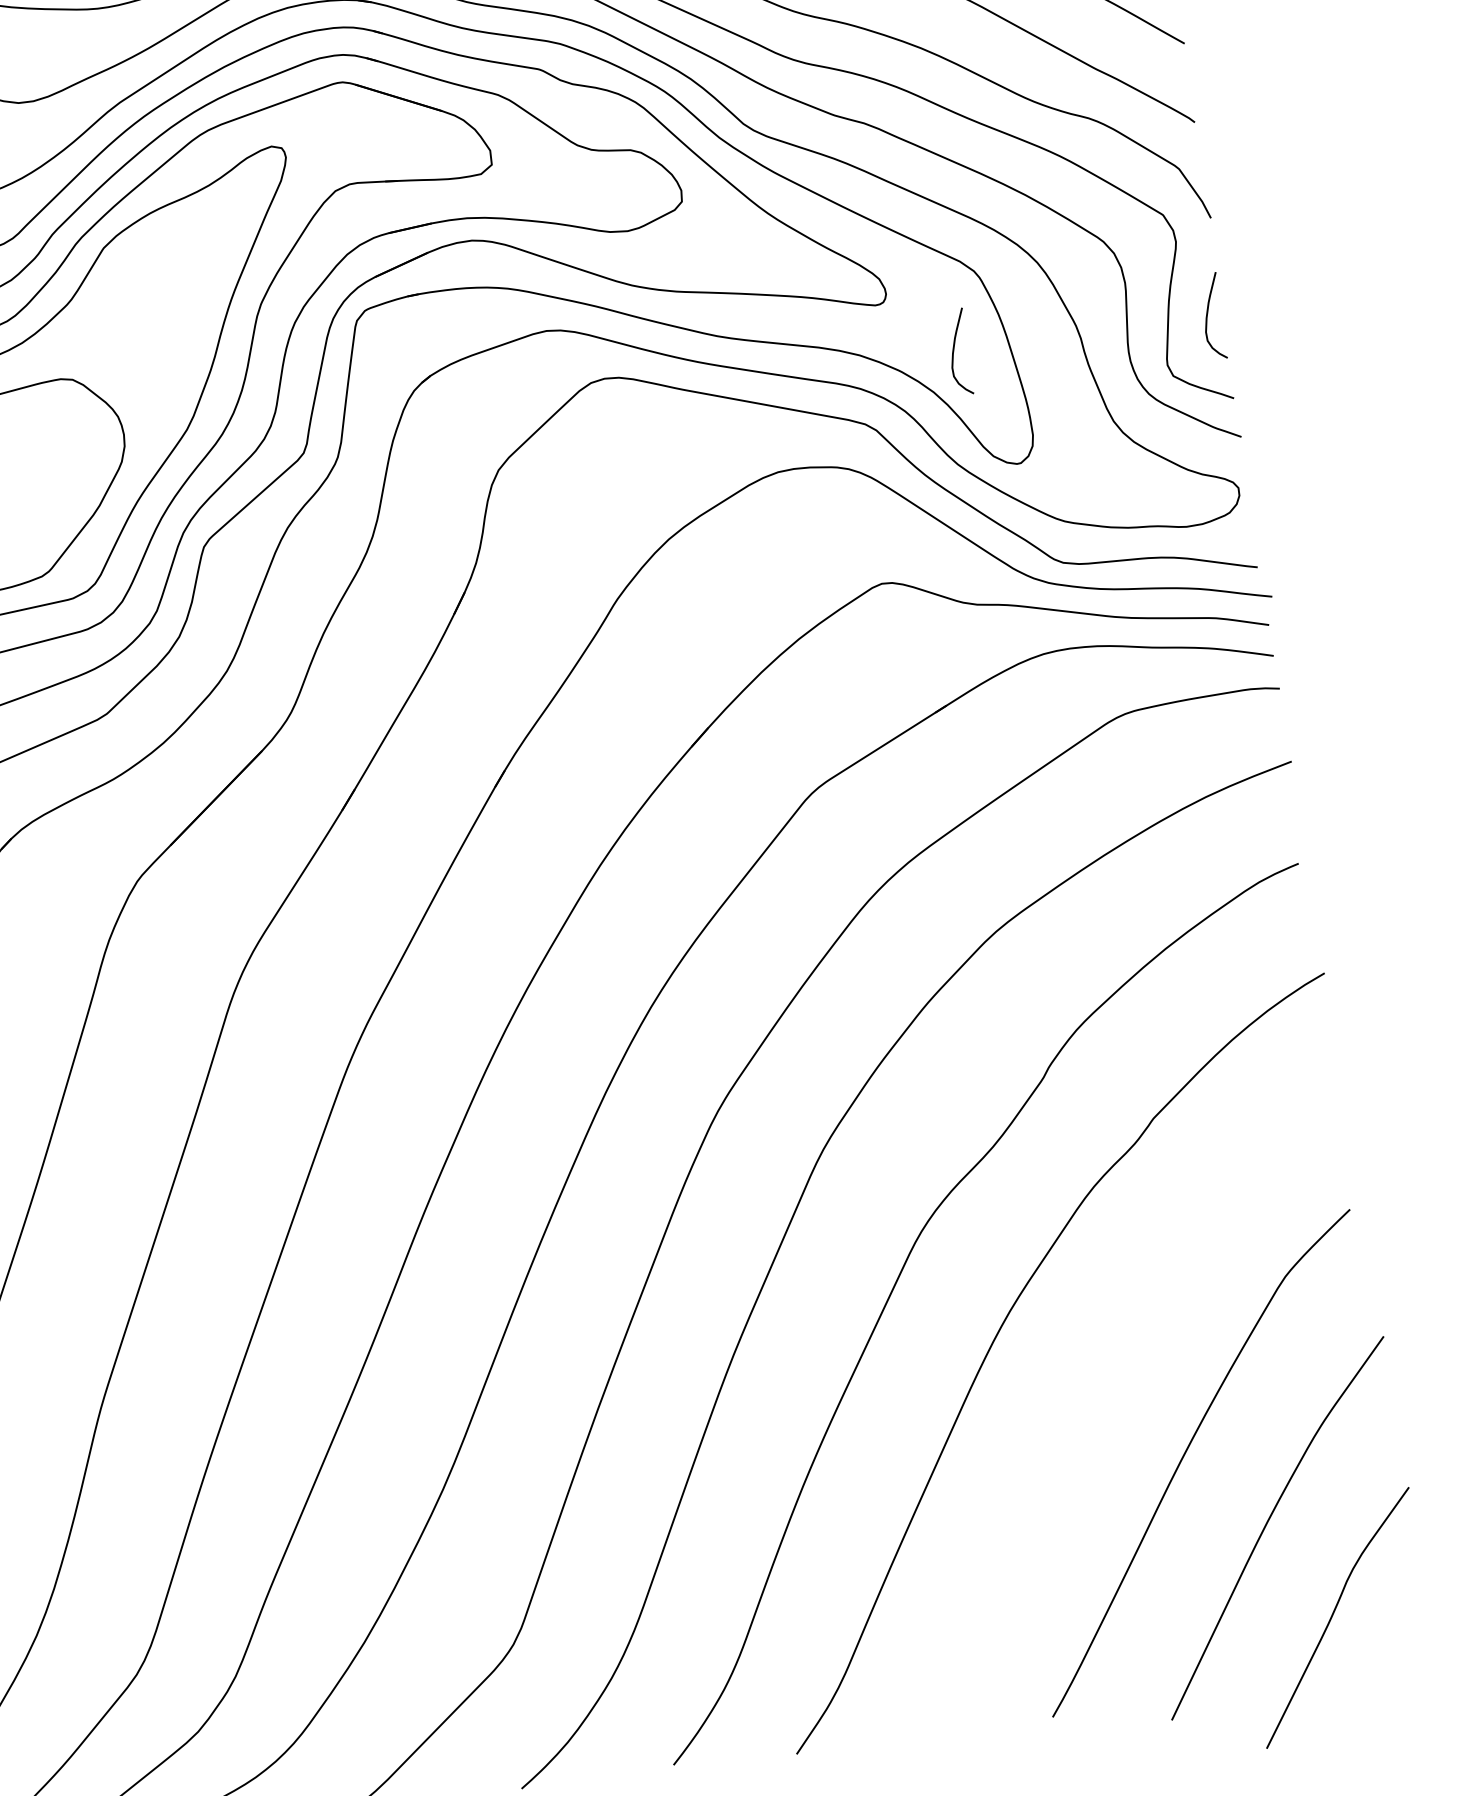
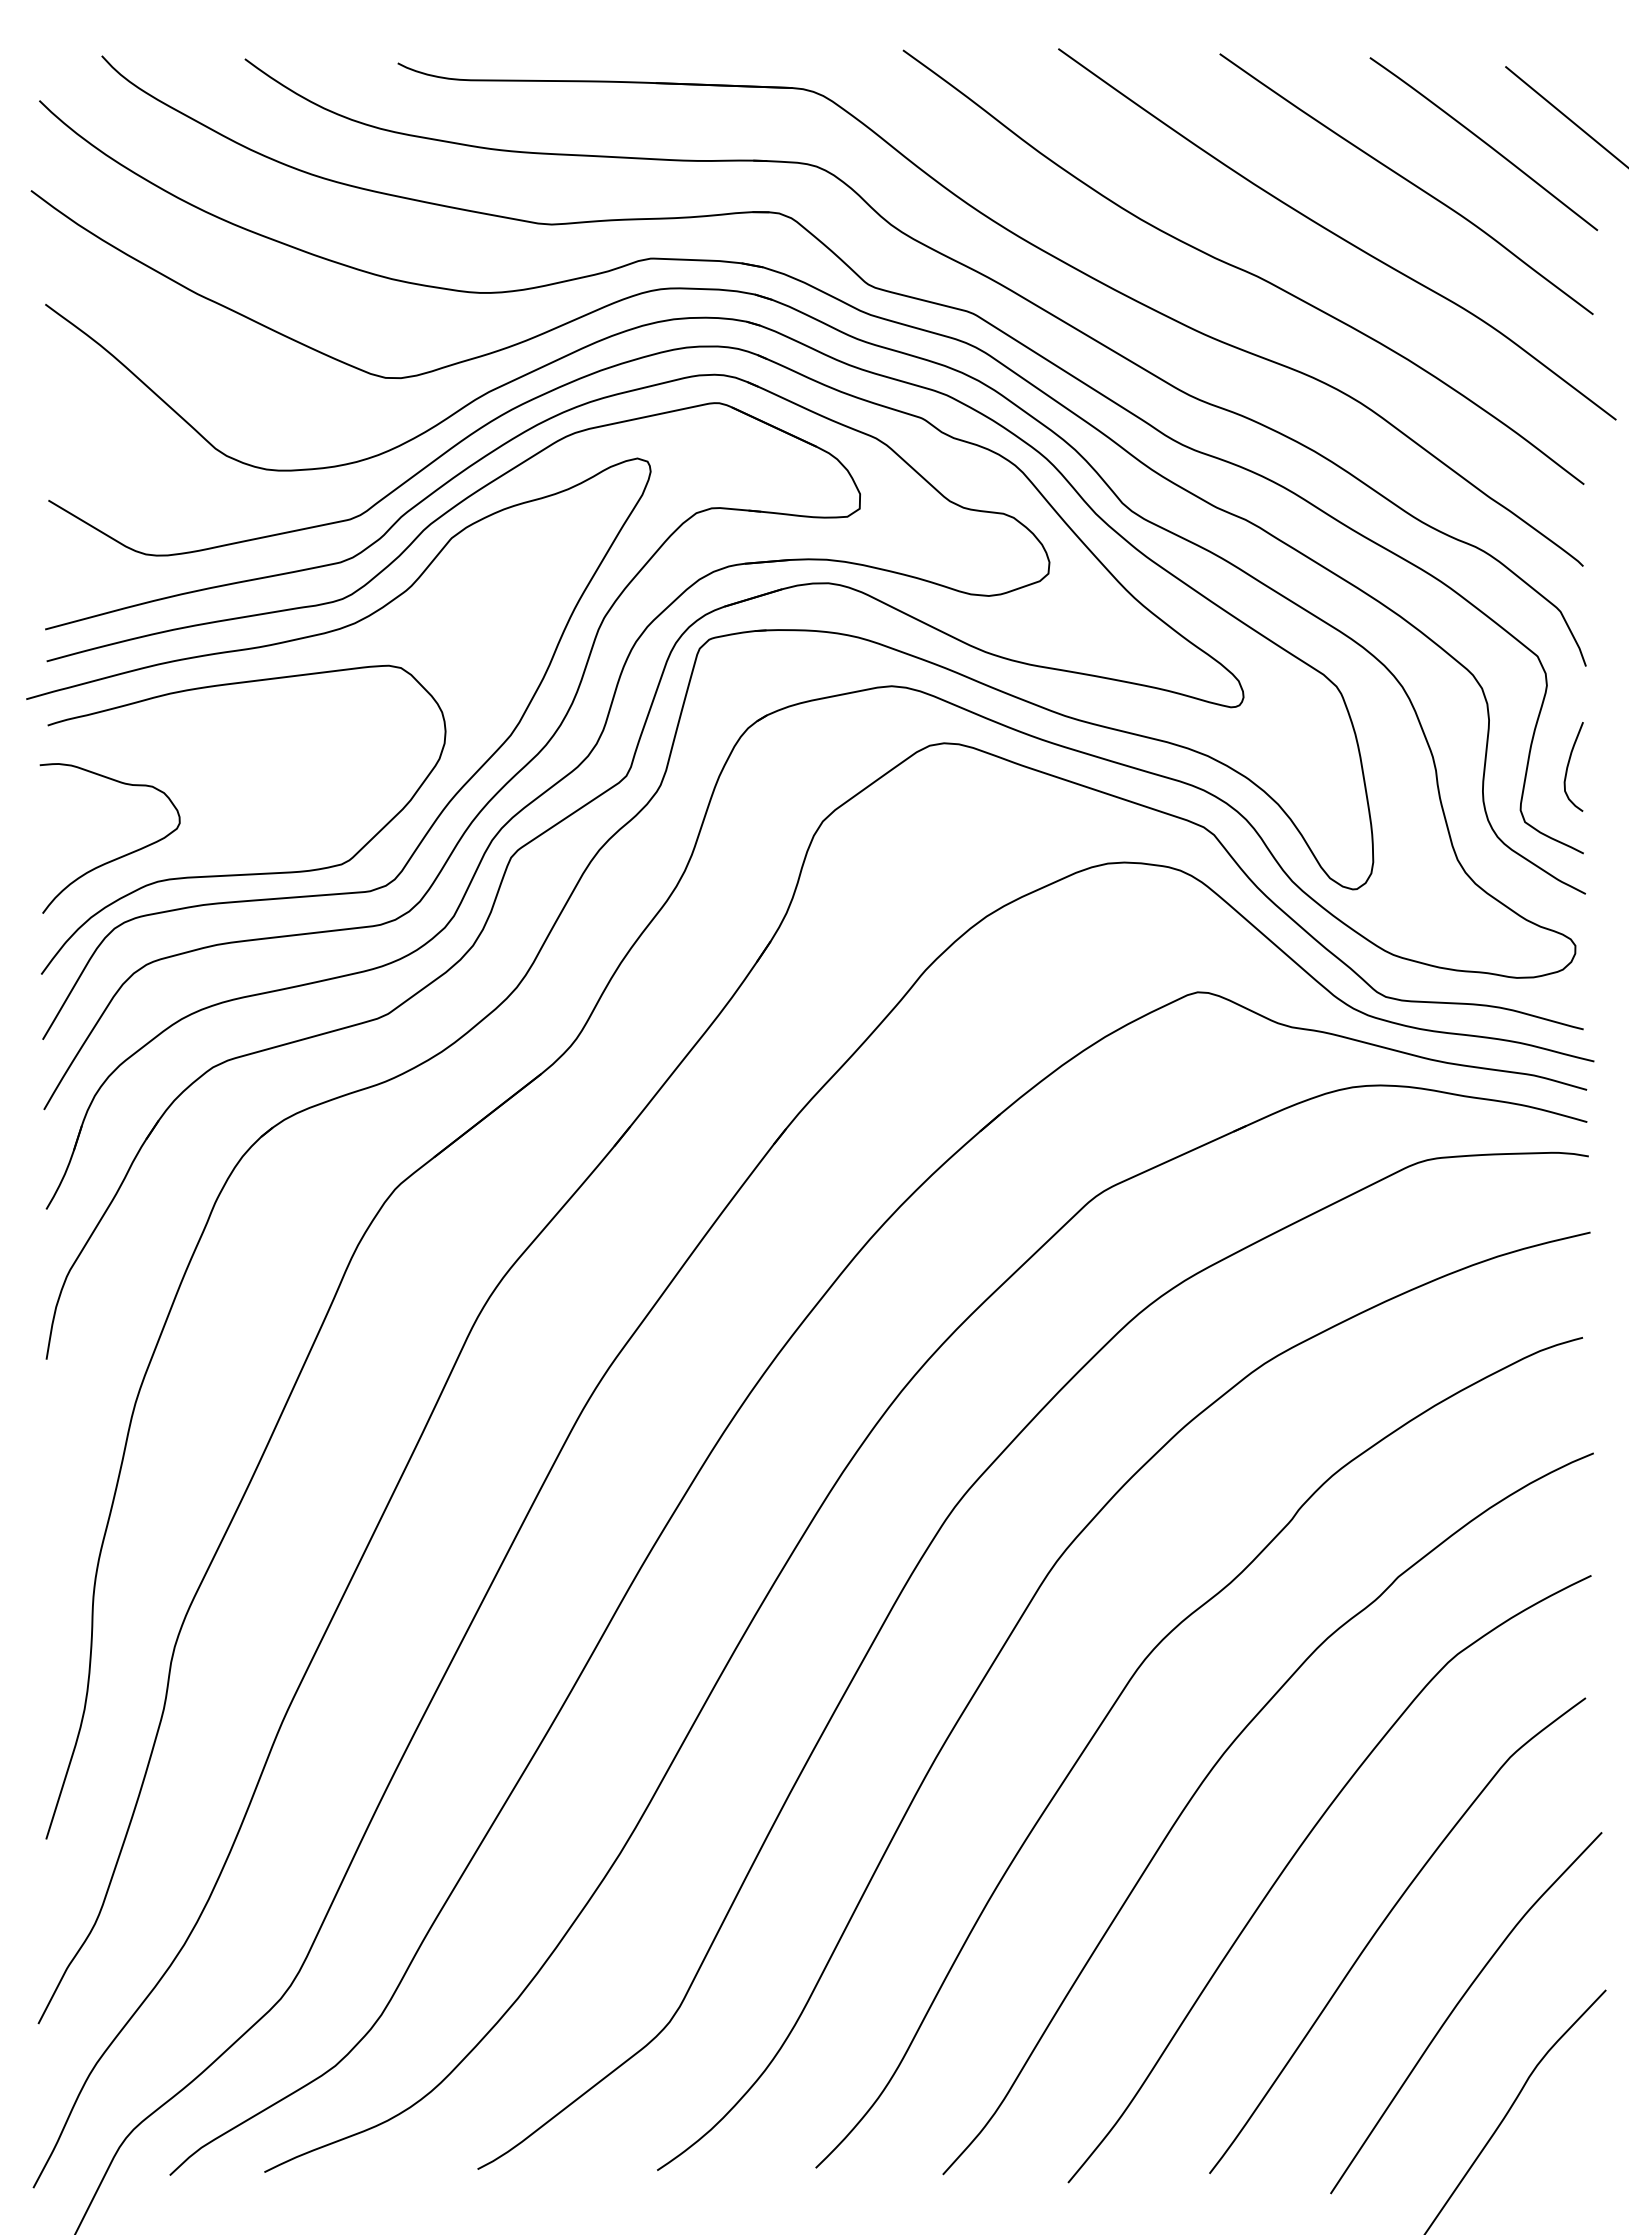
curve: (954, 350) -> (1305, 764), removed
curve: (1092, 1399) -> (1295, 1855), added

